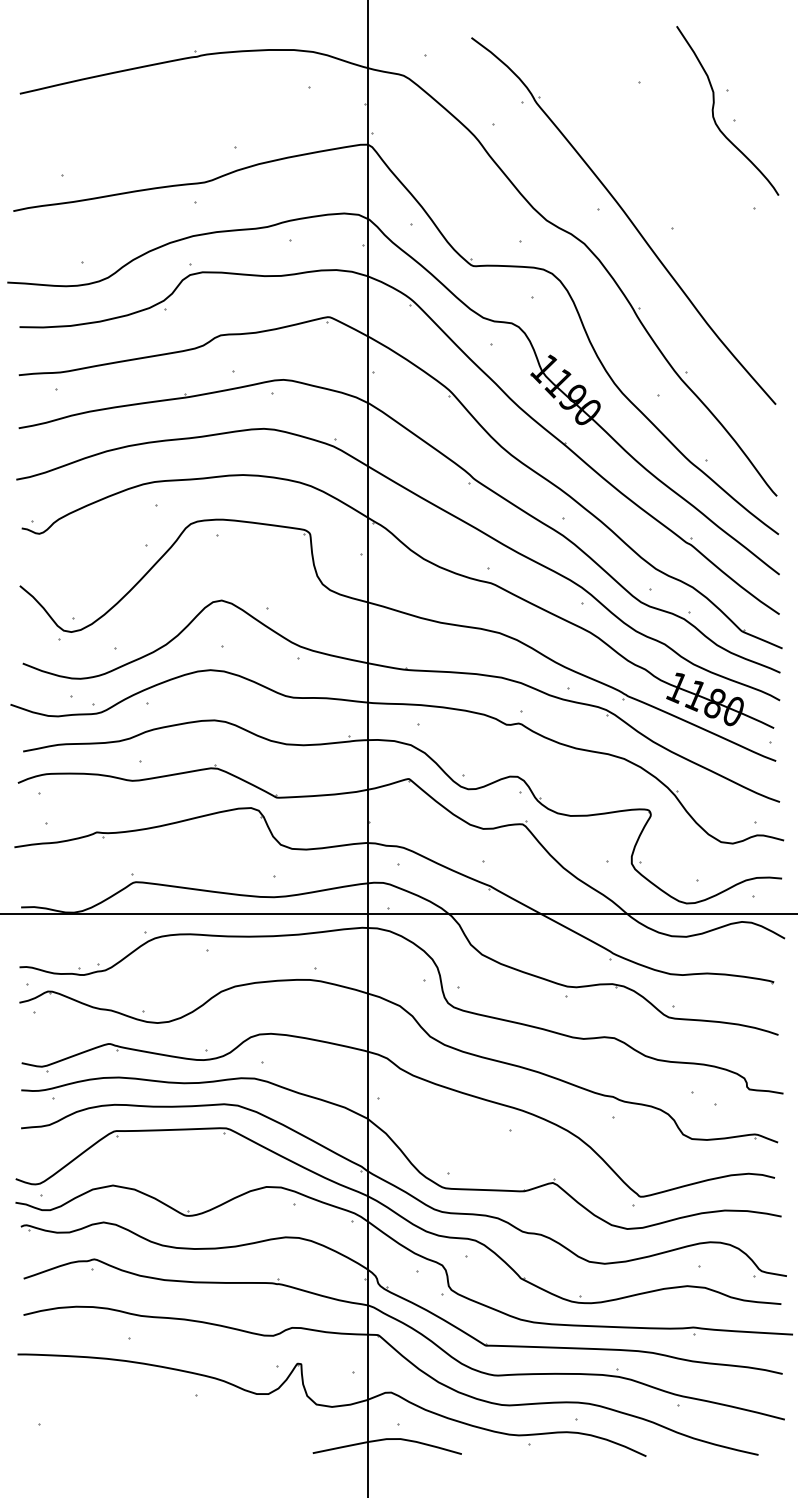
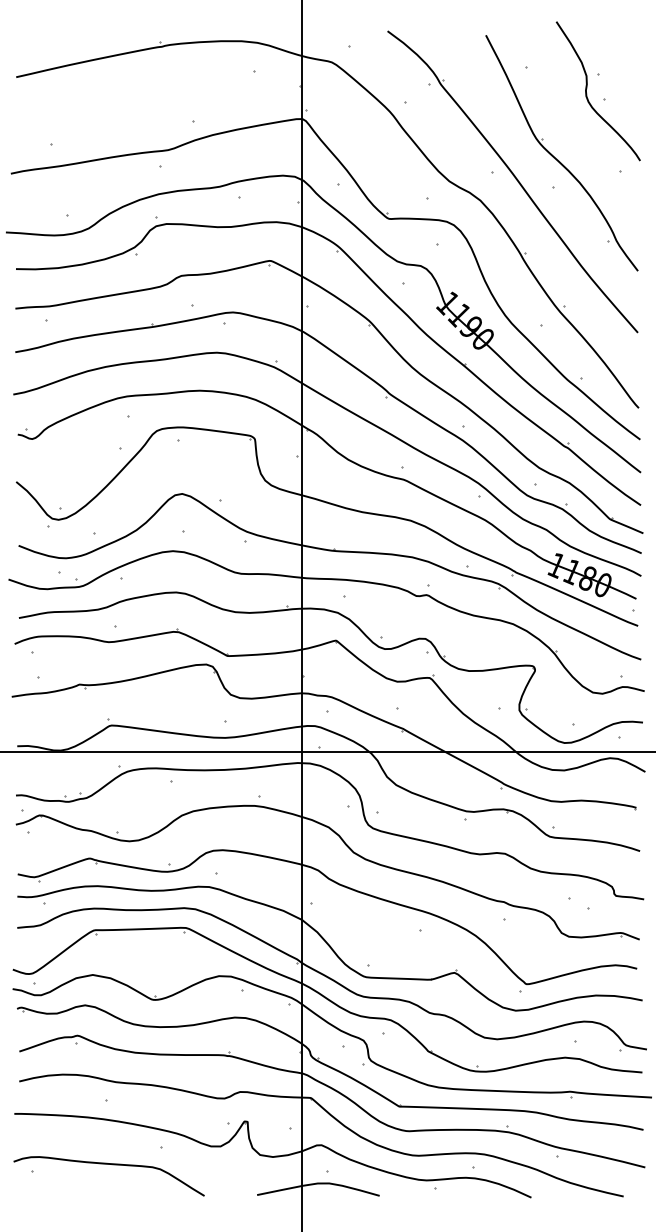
part: (678, 193) -> (557, 159), added
curve: (132, 1416) -> (108, 1164), added

